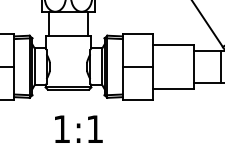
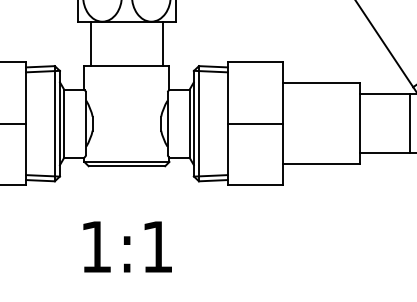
text: (78, 128) -> (126, 245), moved

